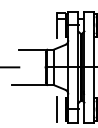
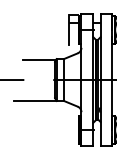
line: (57, 109) -> (68, 130), removed

